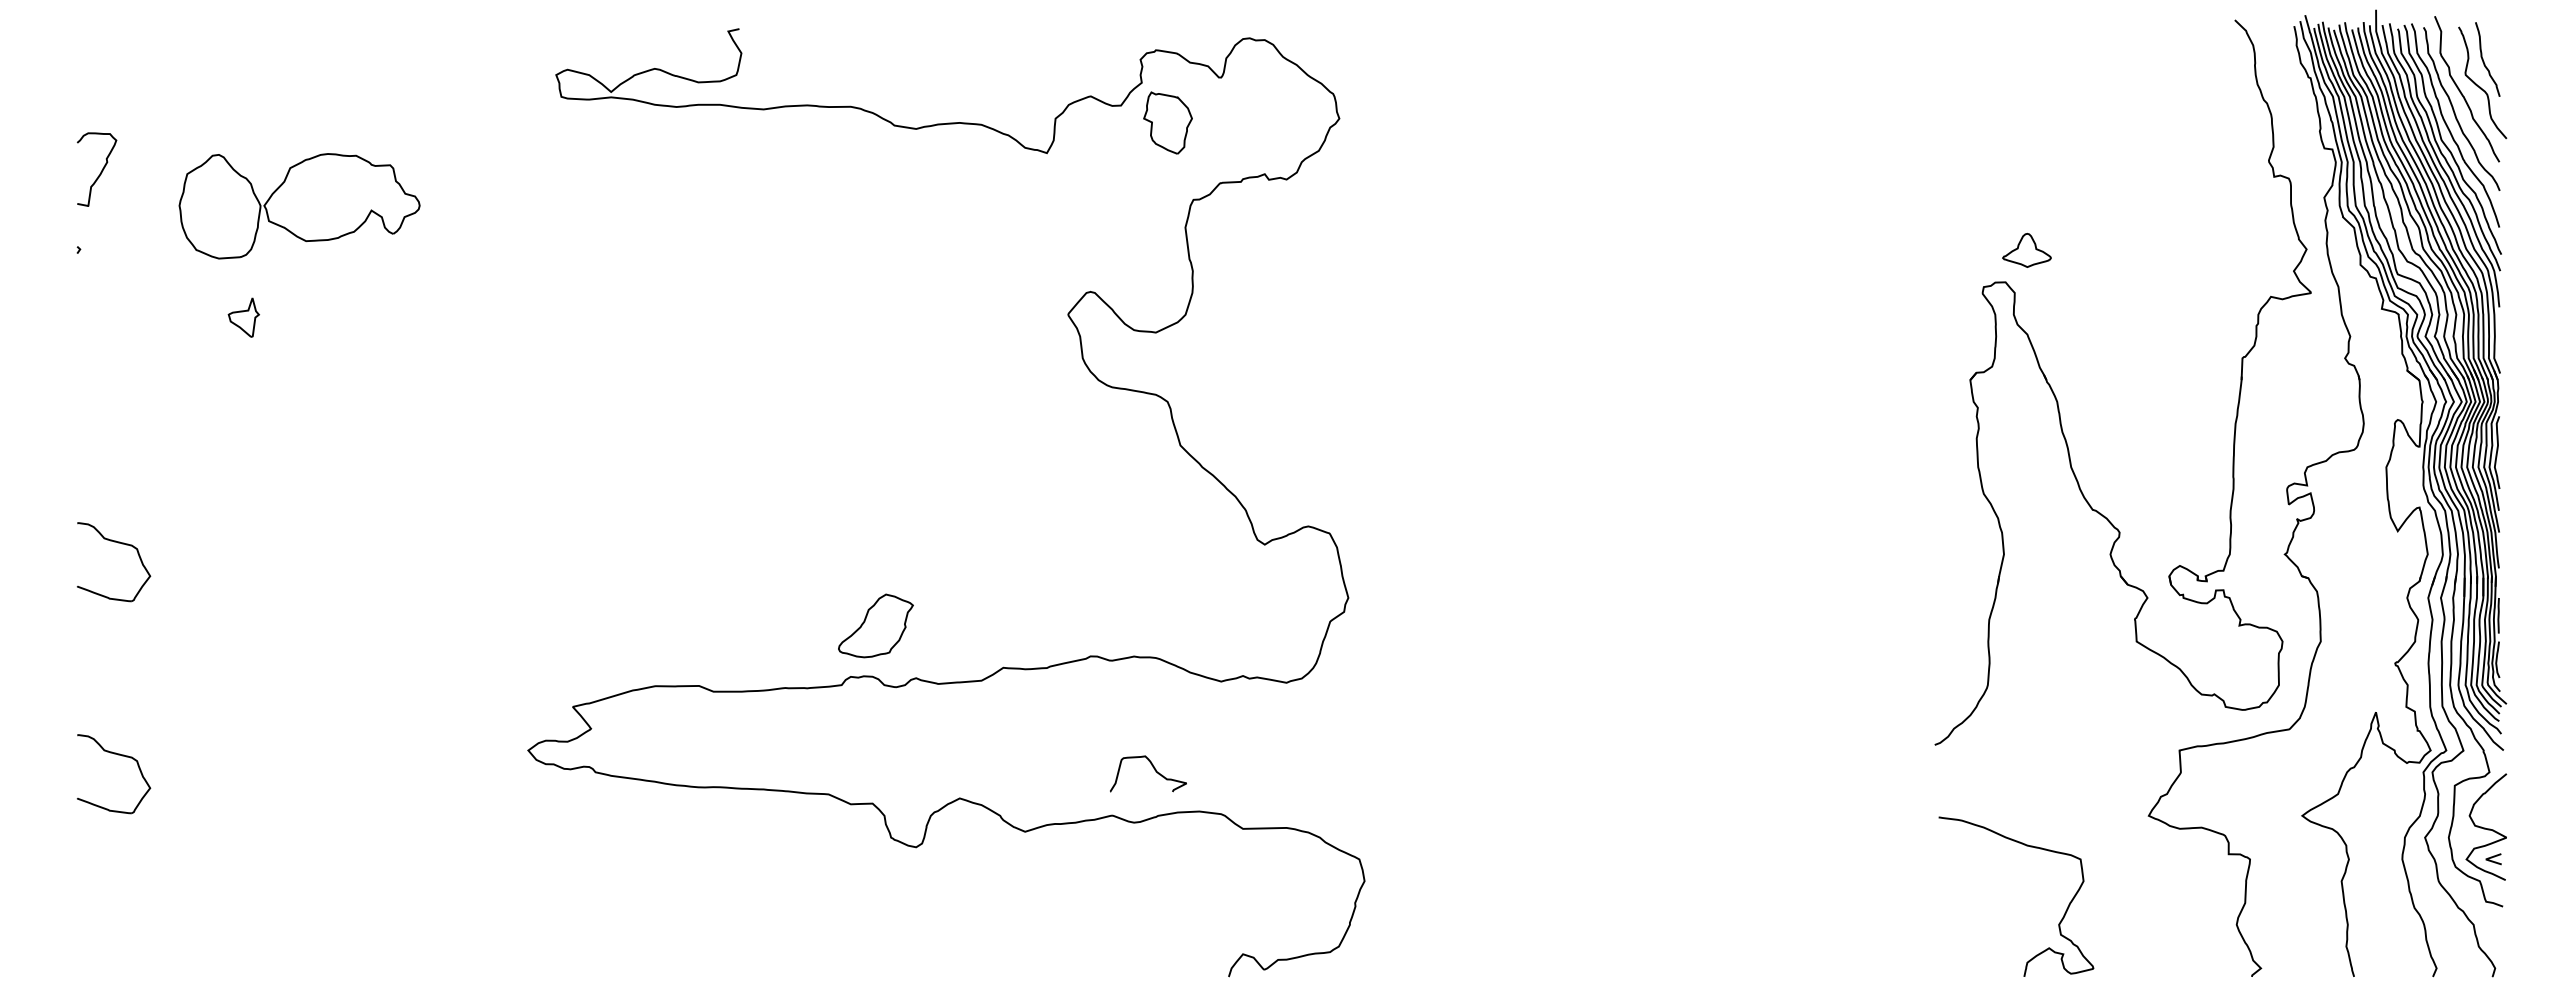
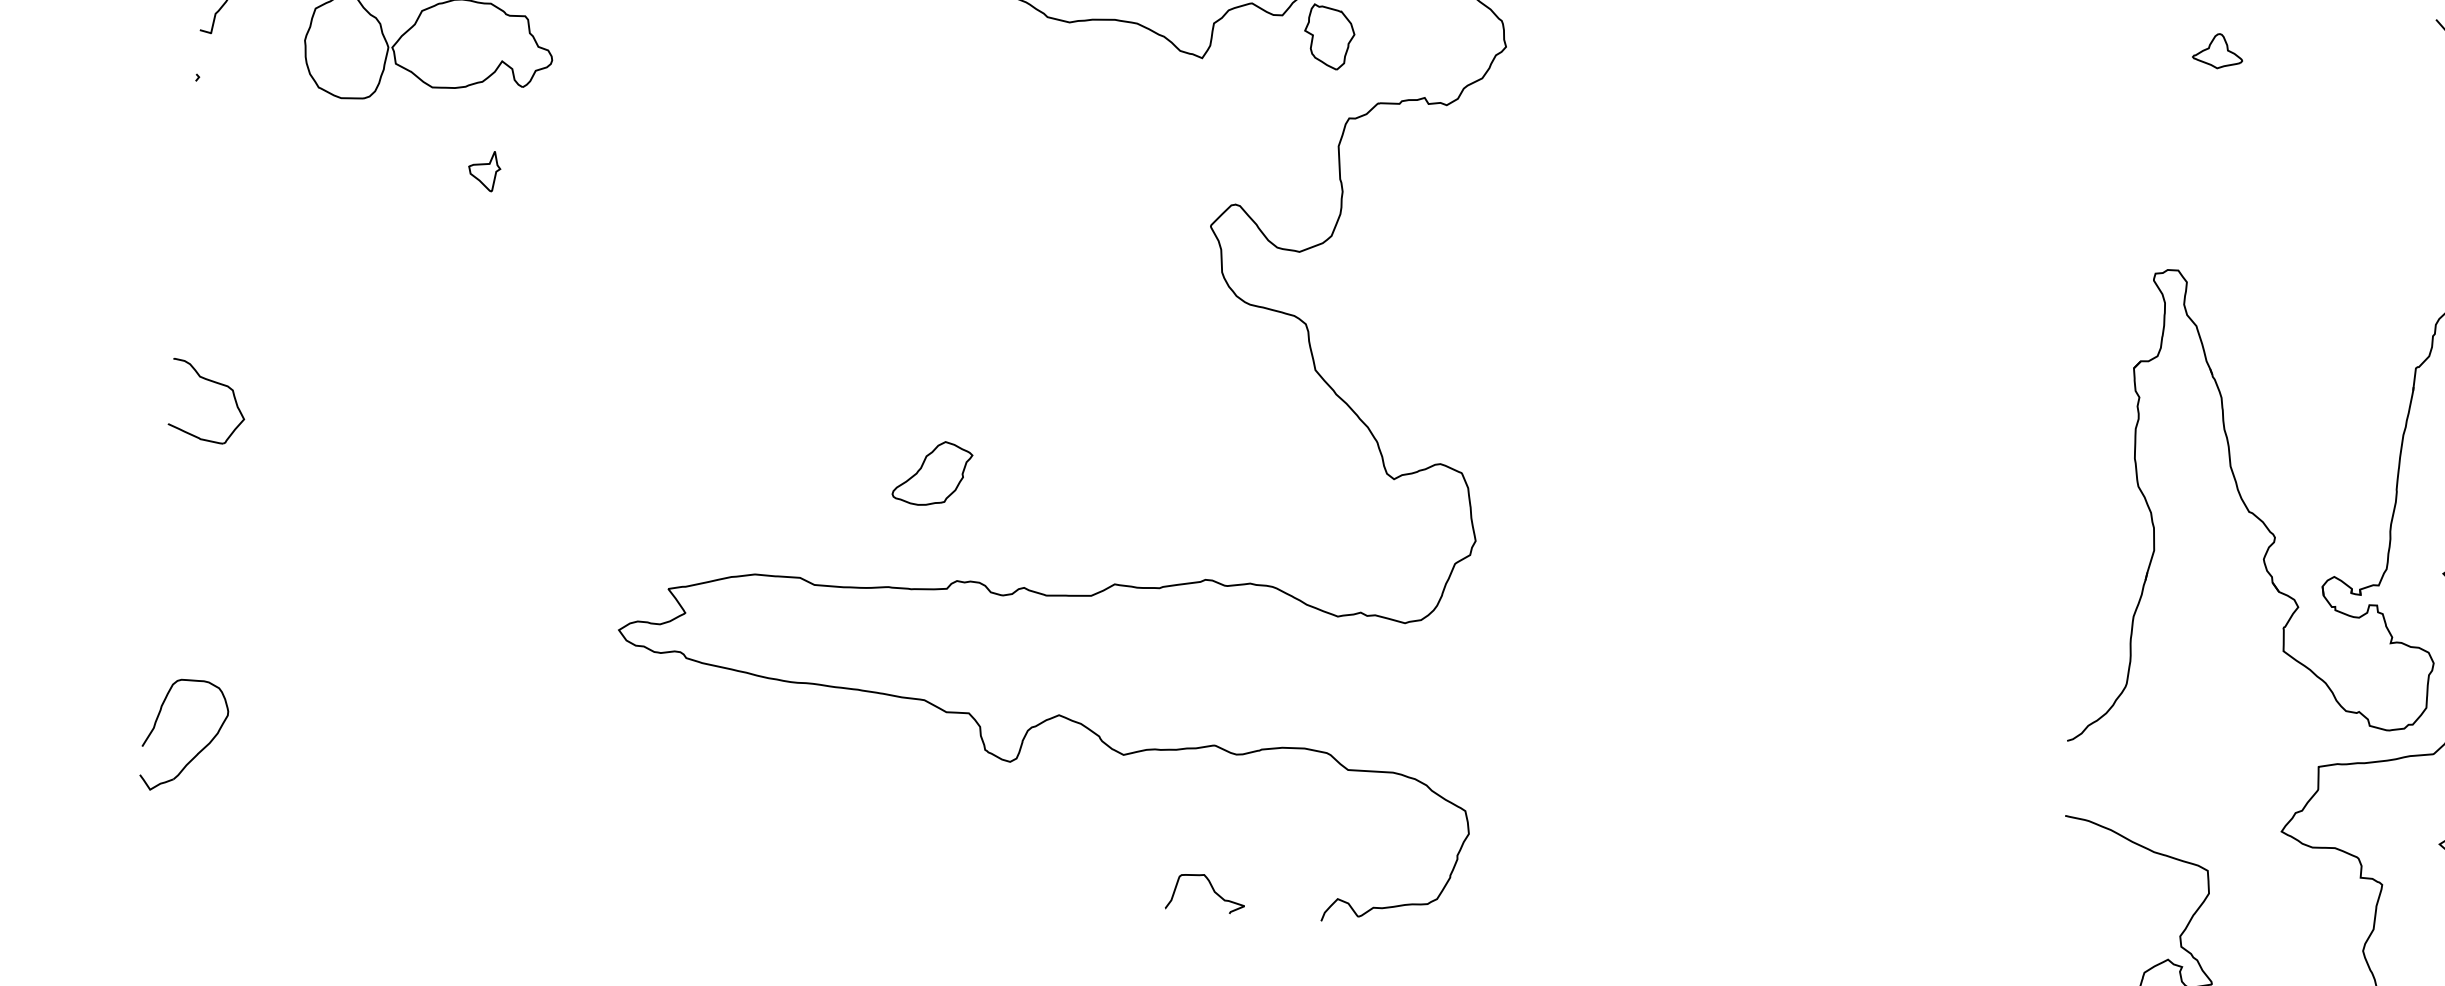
part: (2026, 250) -> (2217, 51), moved
part: (243, 317) -> (484, 170), moved
part: (875, 625) -> (932, 472), moved
part: (118, 755) -> (196, 601), removed
curve: (1154, 770) -> (1212, 890), moved
part: (132, 900) -> (199, 751), added

